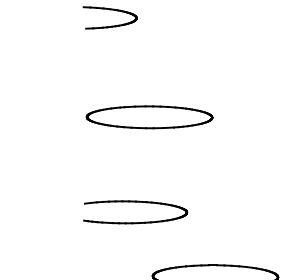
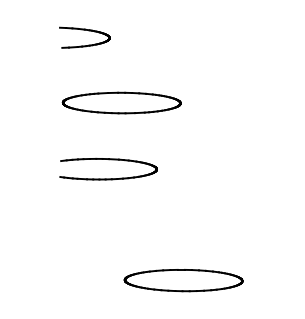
part: (149, 116) -> (121, 102), moved
part: (135, 203) -> (108, 160), moved

